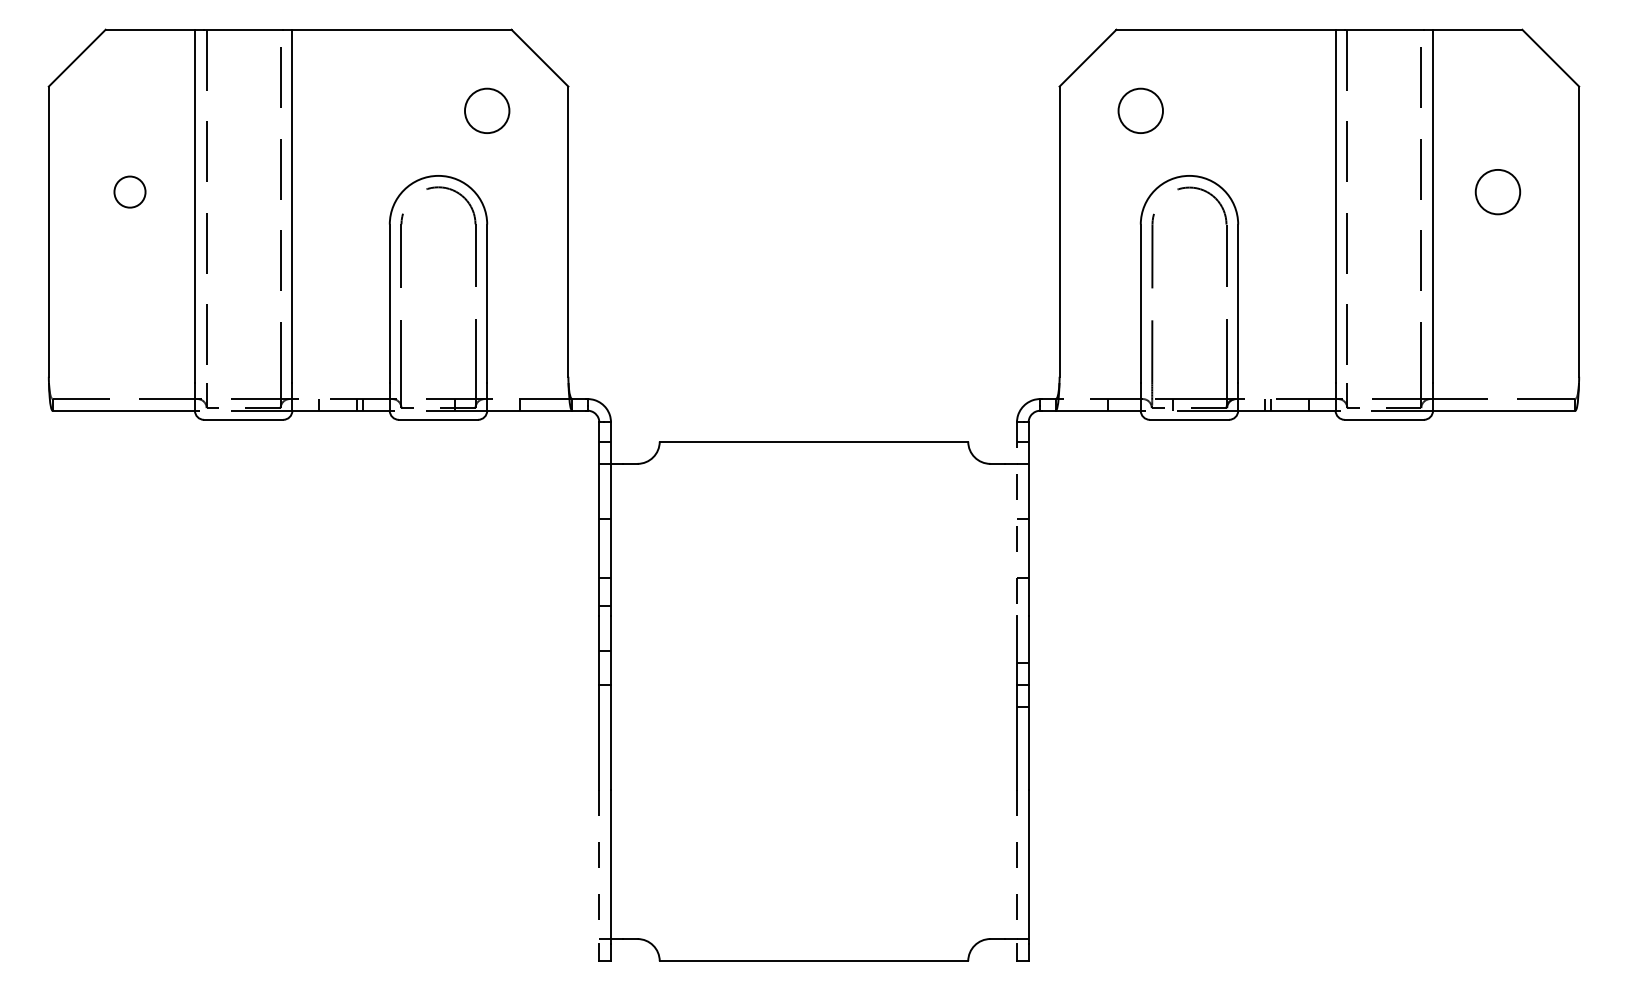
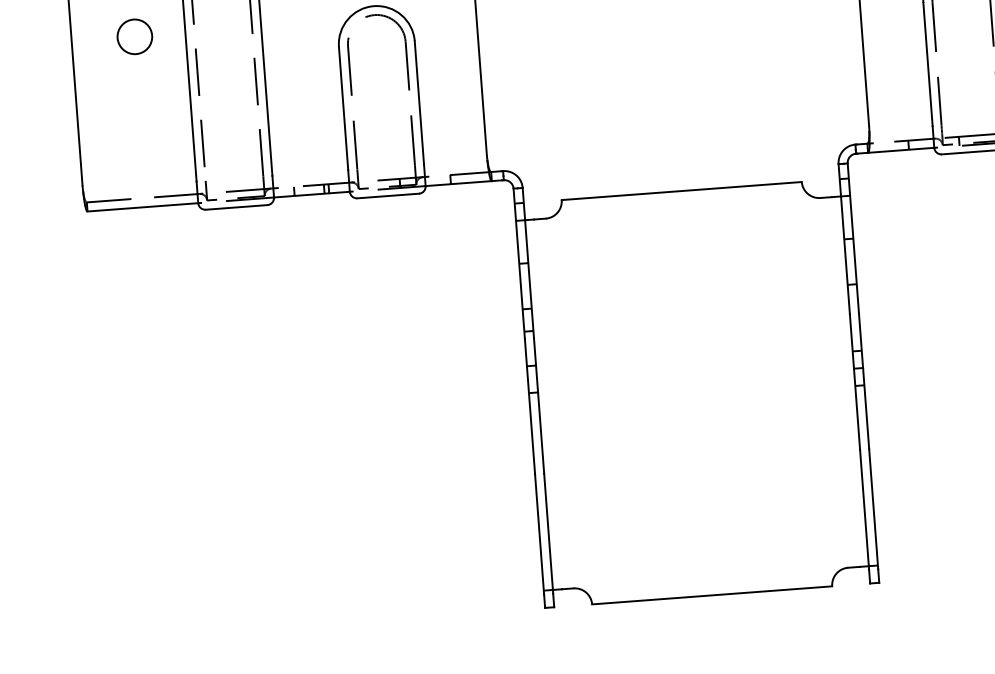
circle: (129, 191) -> (134, 36), size x1.43
line: (1016, 519) -> (843, 239), dashed -> solid
line: (599, 867) -> (539, 534), dashed -> solid
line: (1016, 867) -> (864, 510), dashed -> solid

